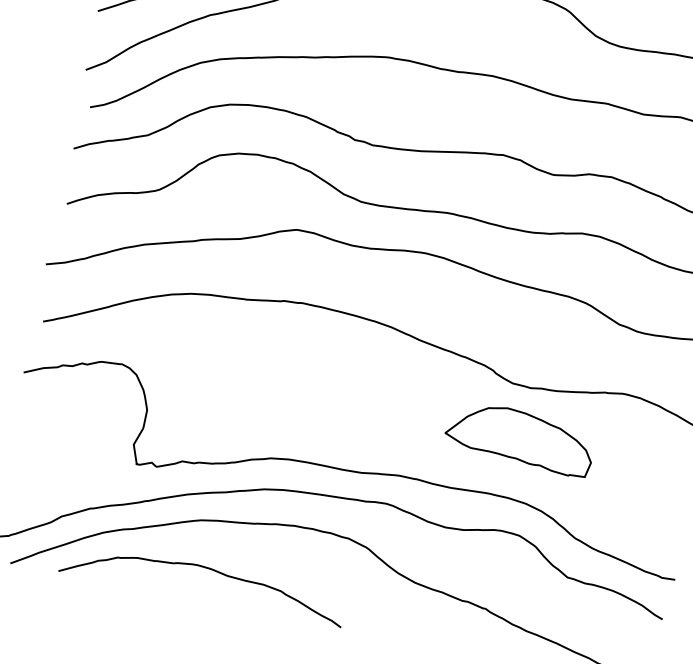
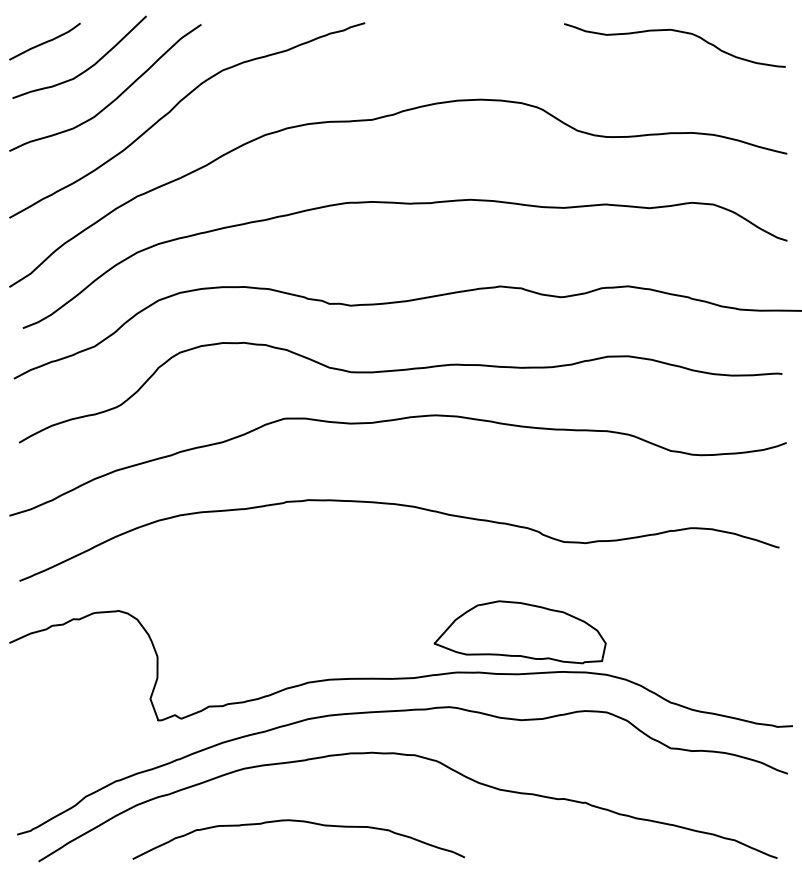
part: (519, 438) -> (519, 632), moved
curve: (208, 569) -> (301, 822), moved

